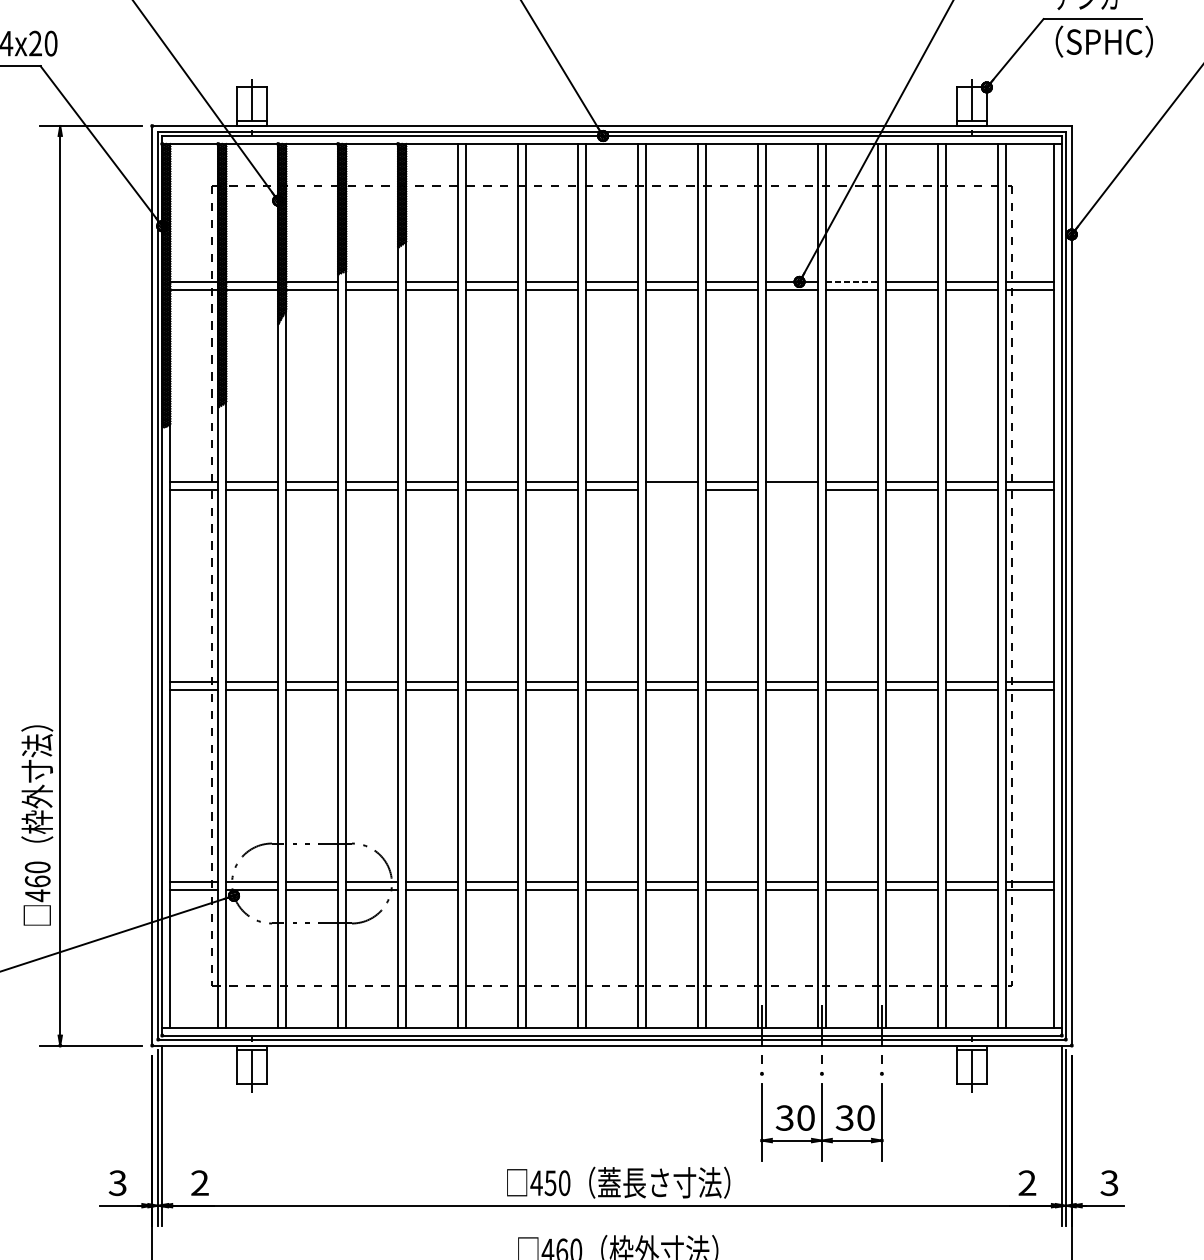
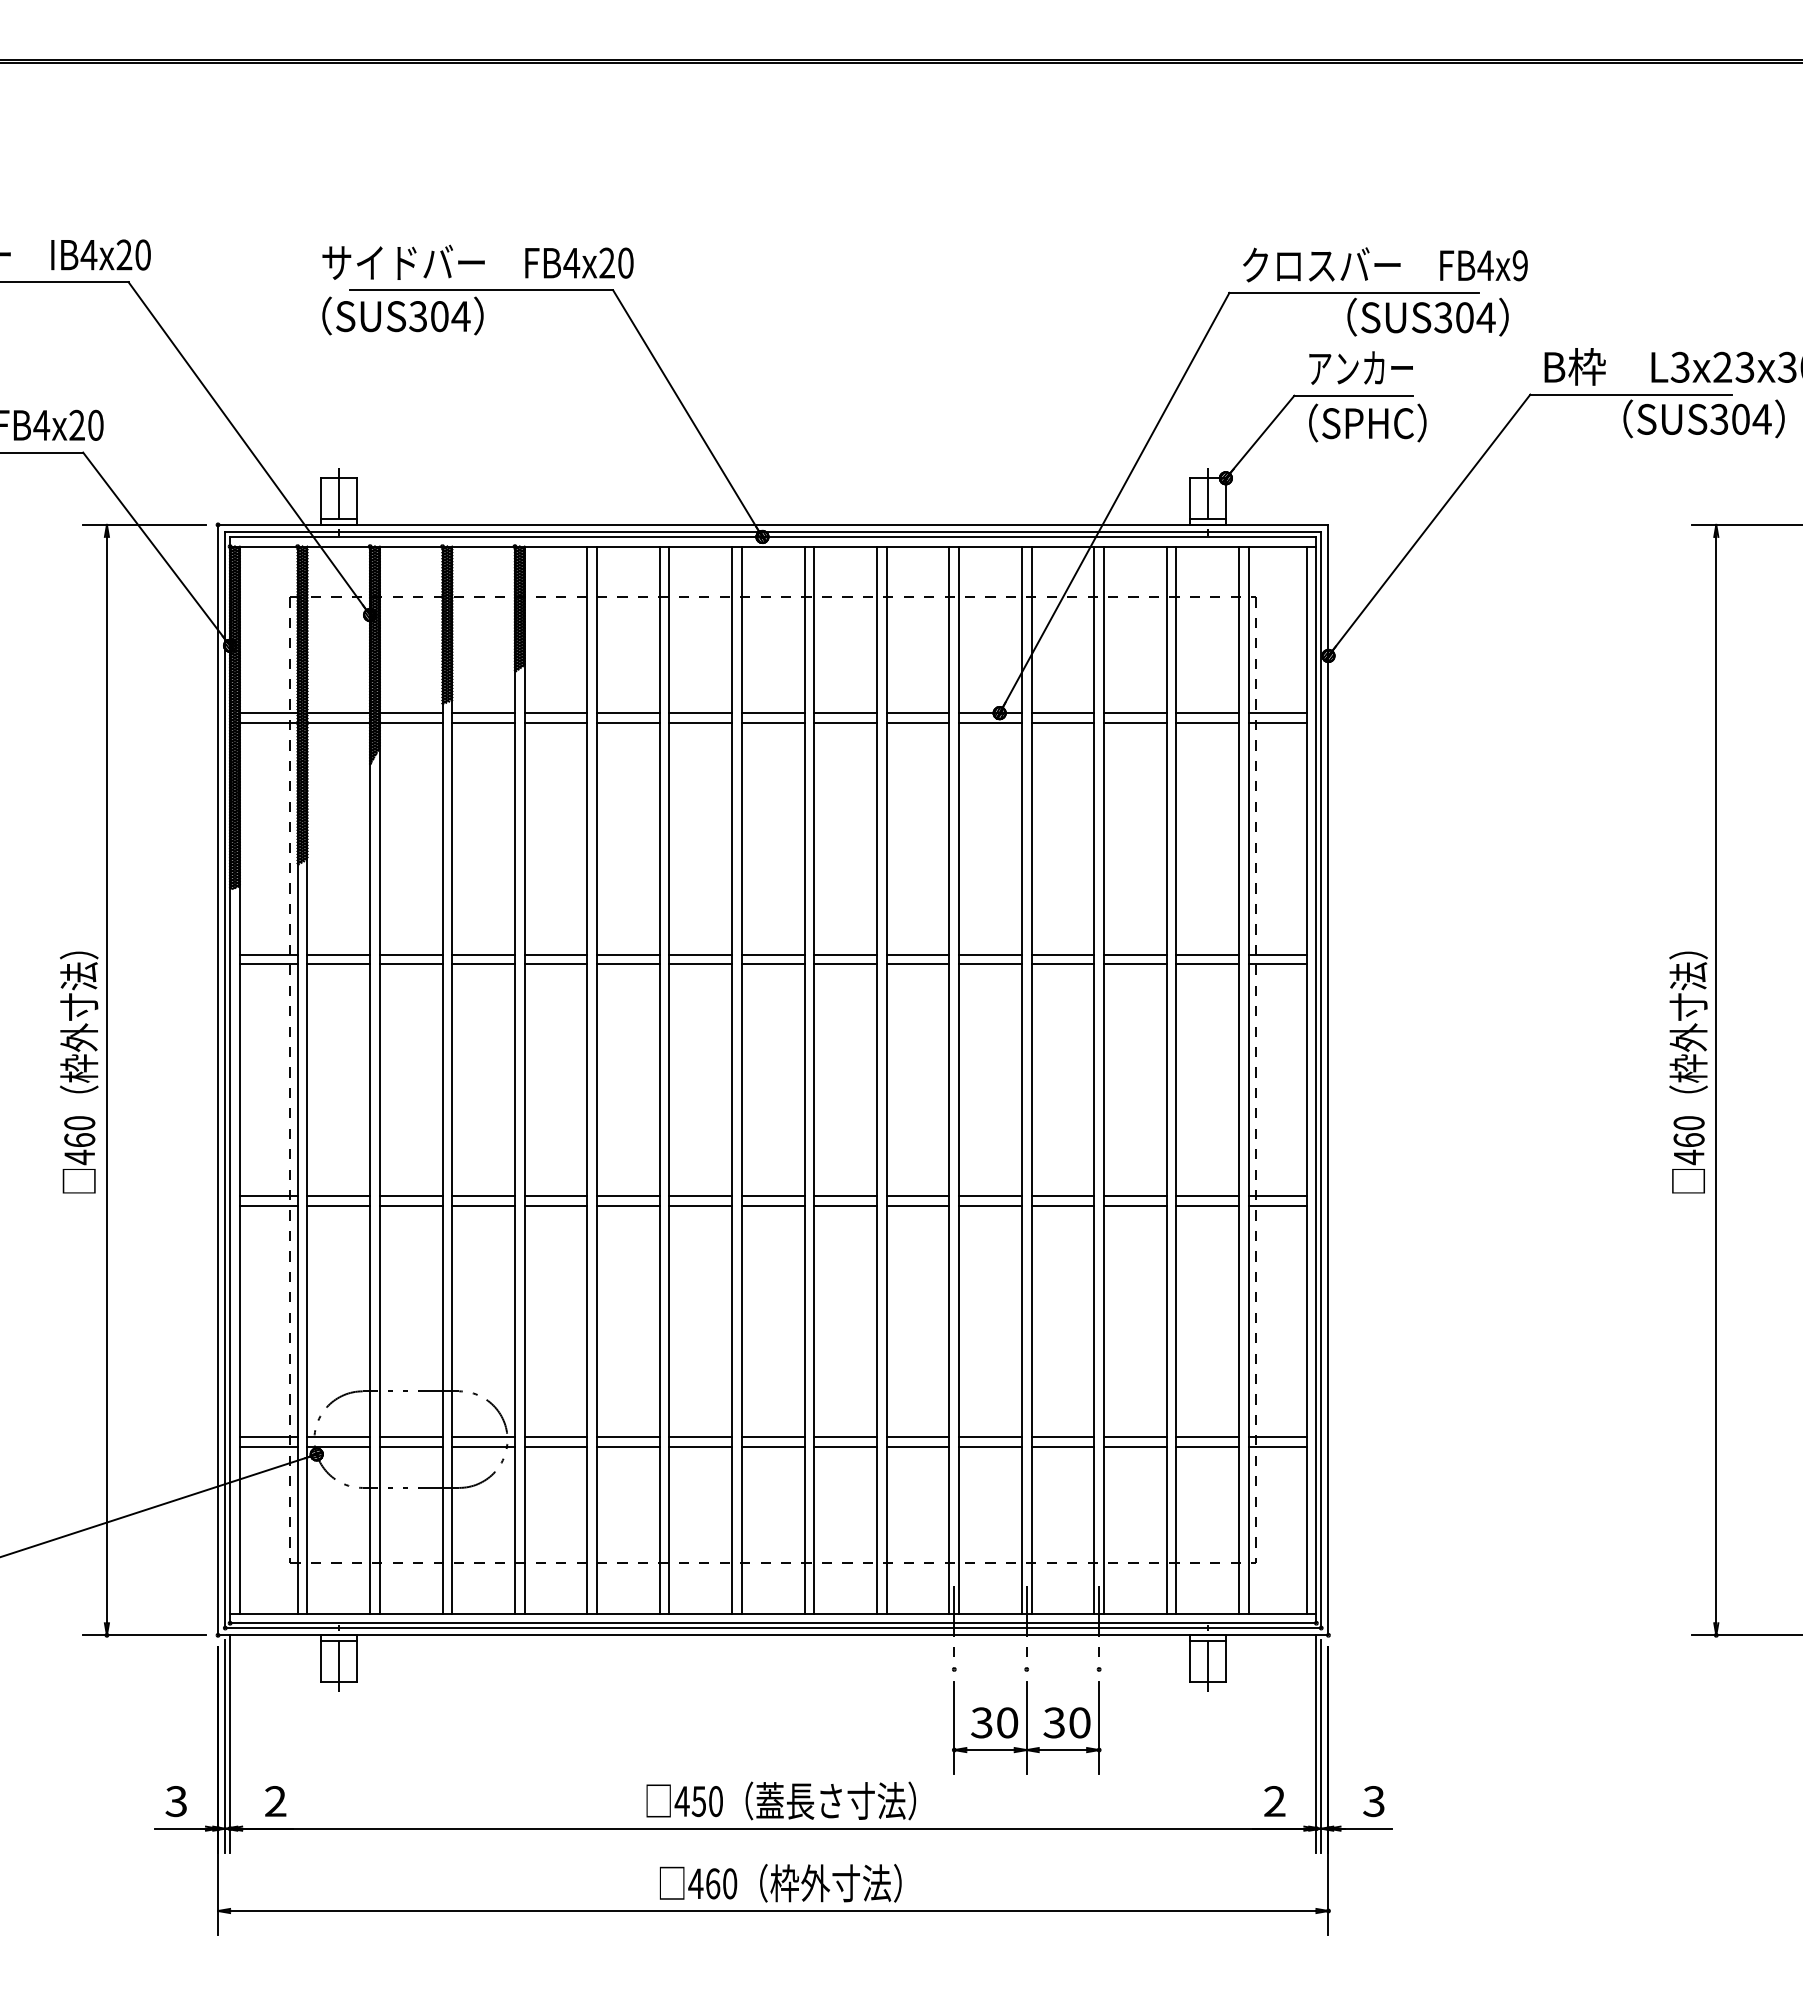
line: (852, 282) -> (1063, 713), dashed -> solid
line: (671, 490) -> (845, 964), added
line: (791, 490) -> (990, 964), added
text: (37, 825) -> (79, 1072), moved

